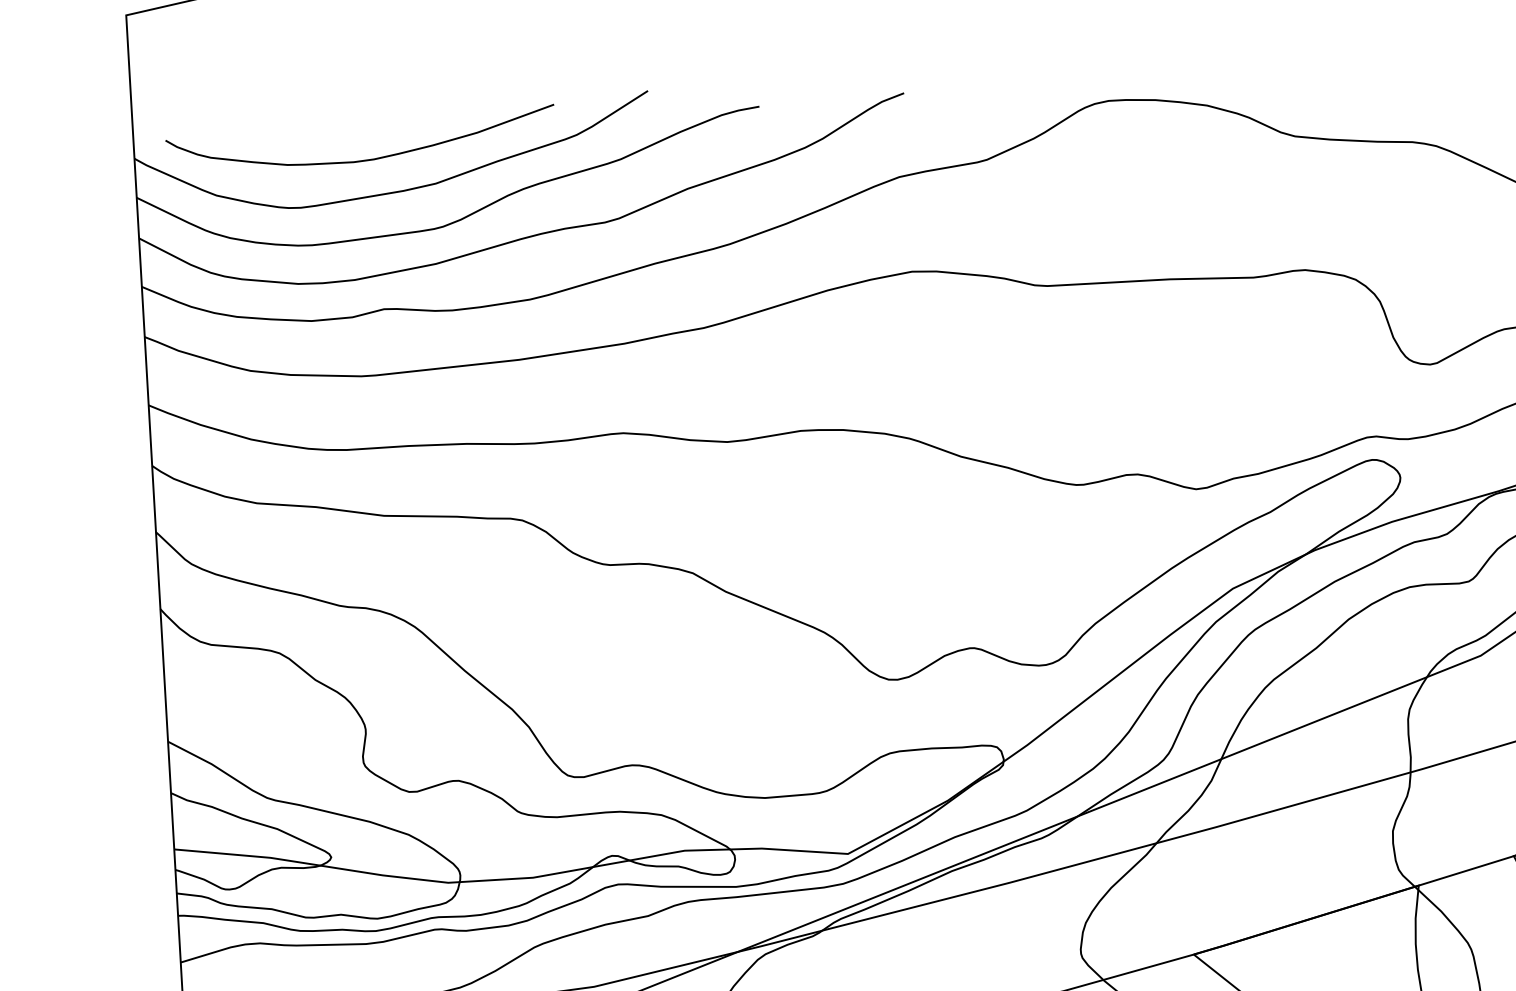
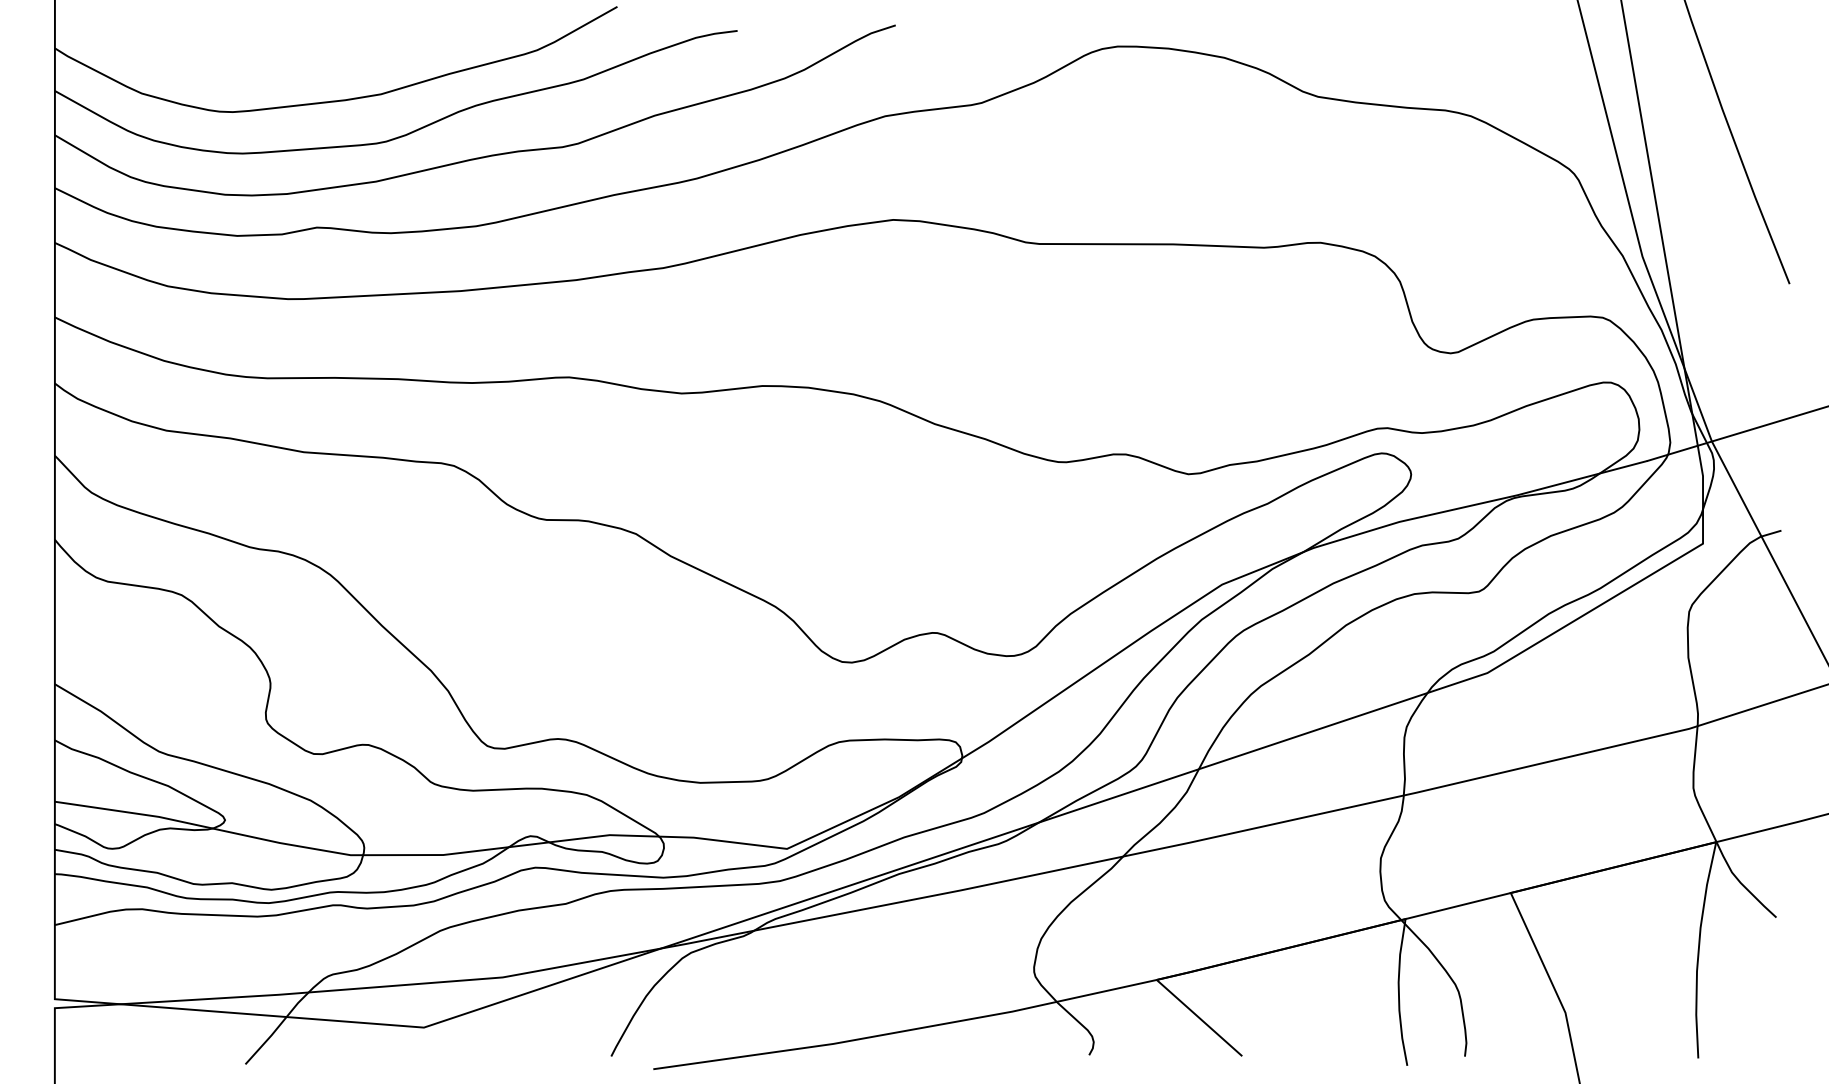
curve: (365, 159) -> (306, 63), removed

